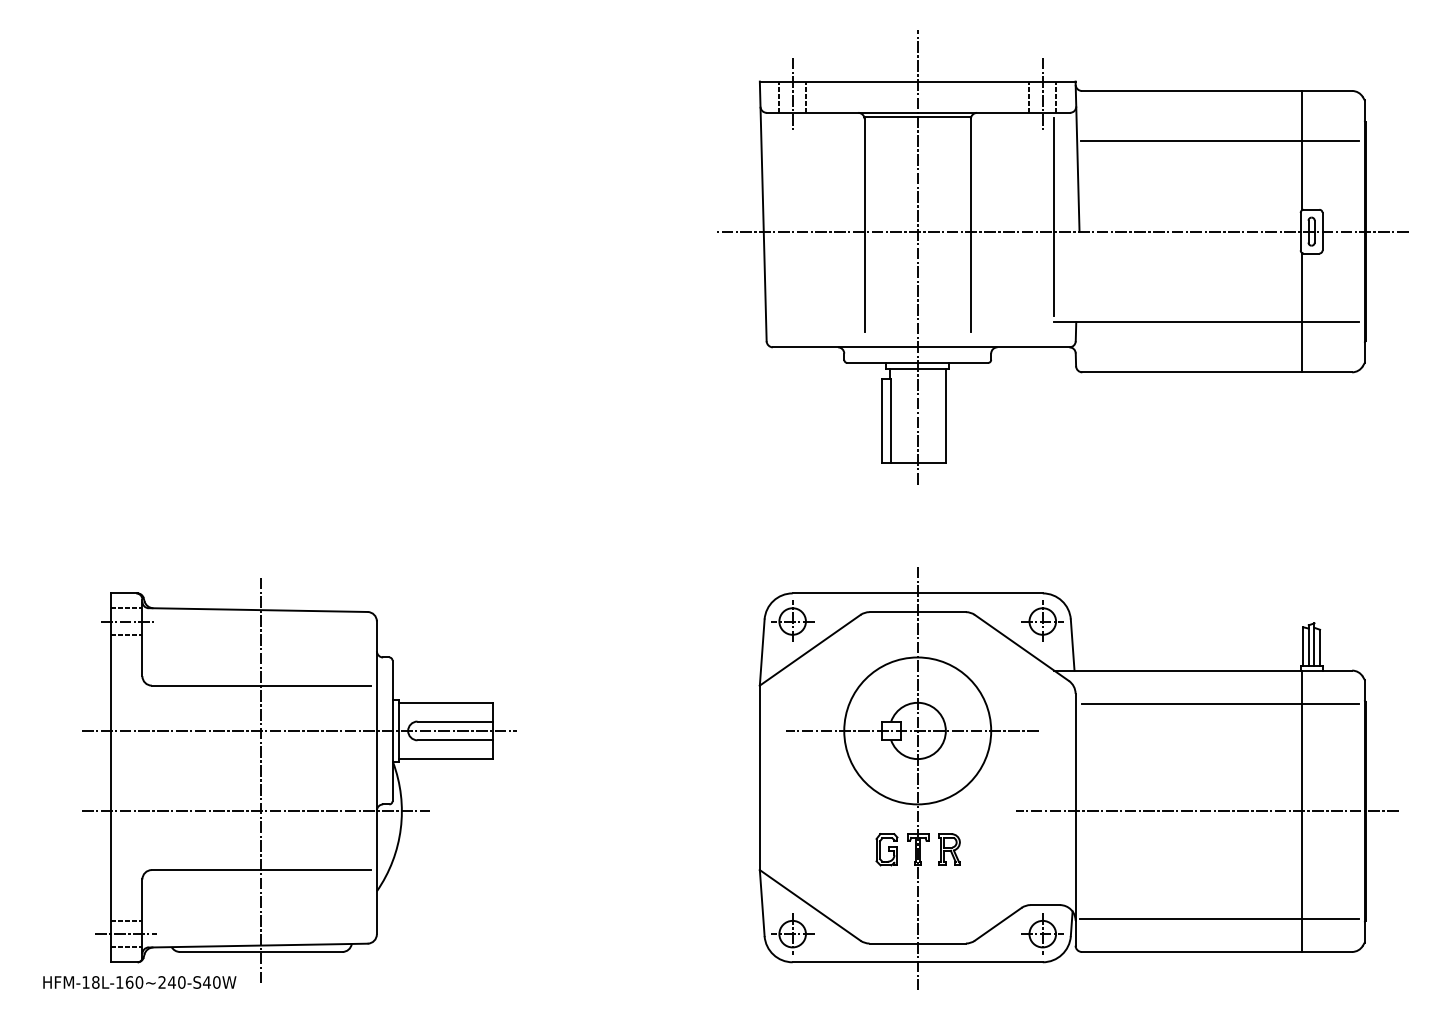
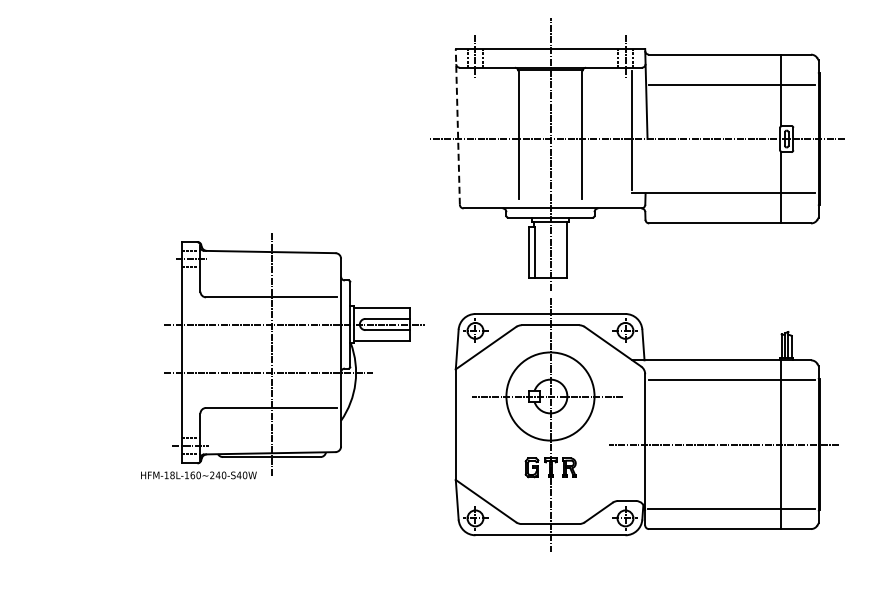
line: (762, 210) -> (457, 126), solid -> dashed
part: (1077, 777) -> (646, 424), moved
part: (279, 784) -> (282, 356), moved

